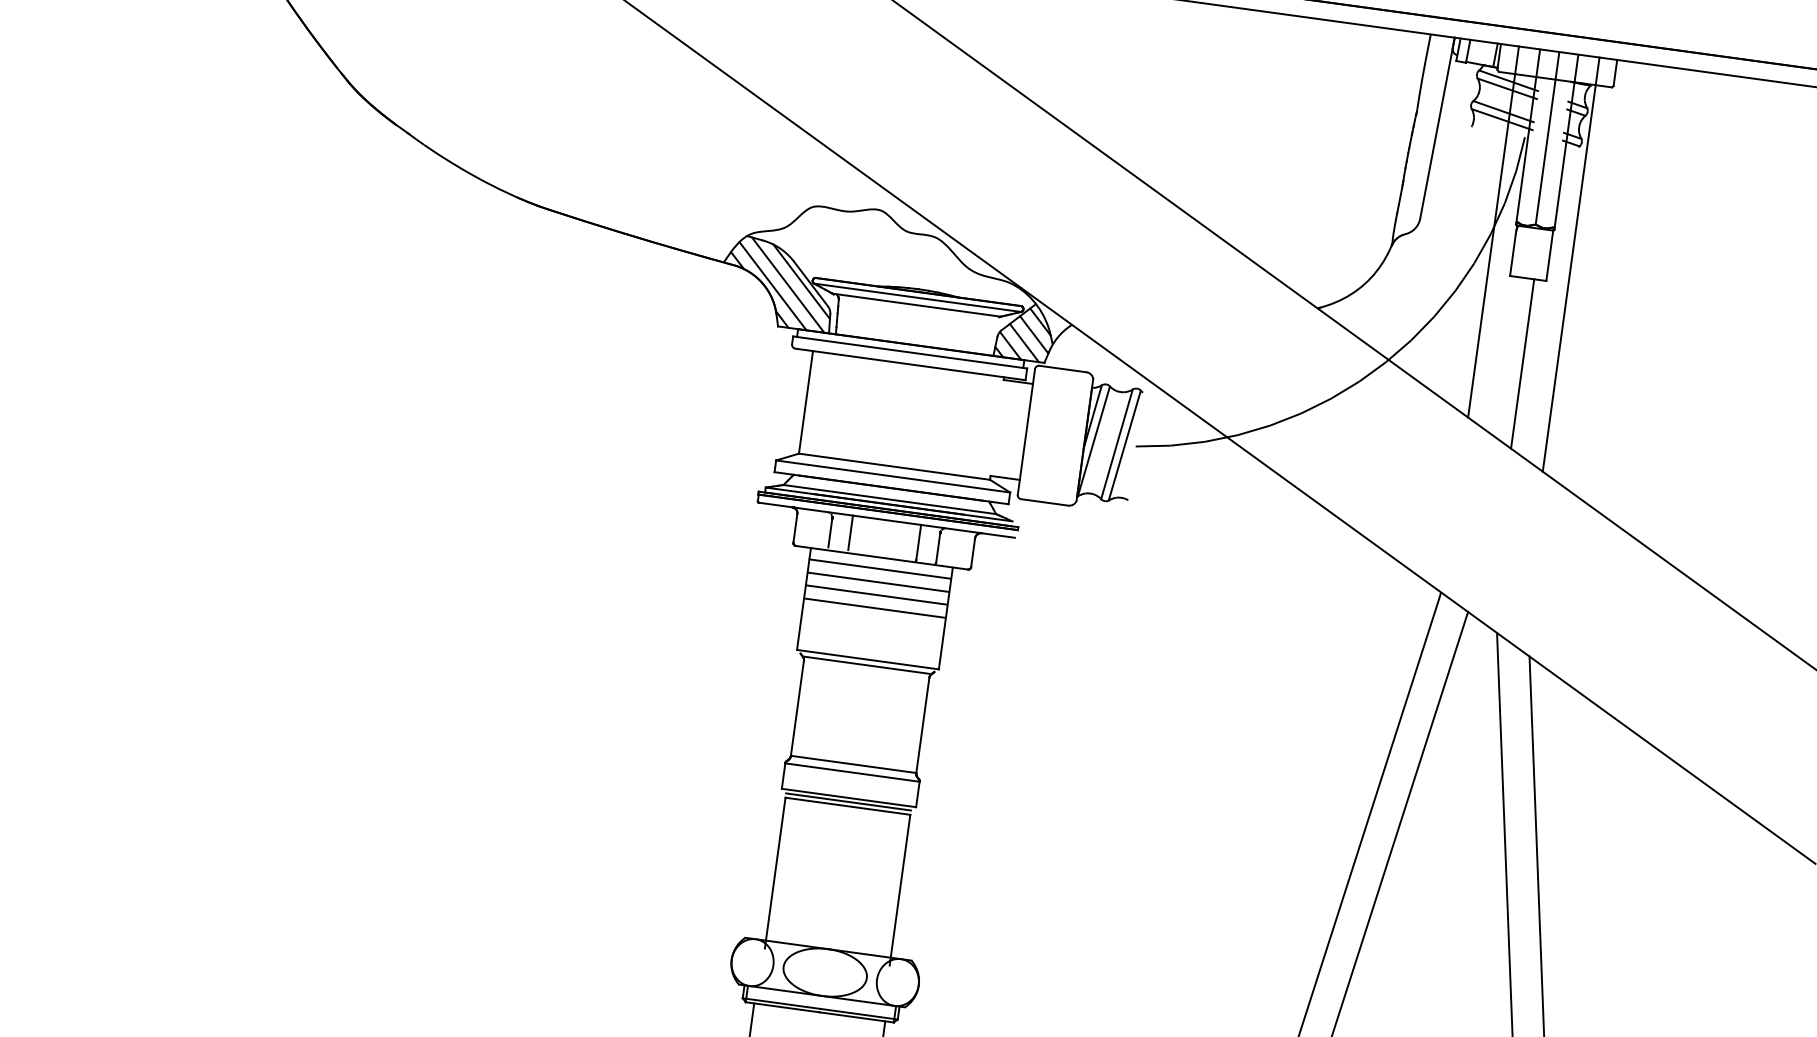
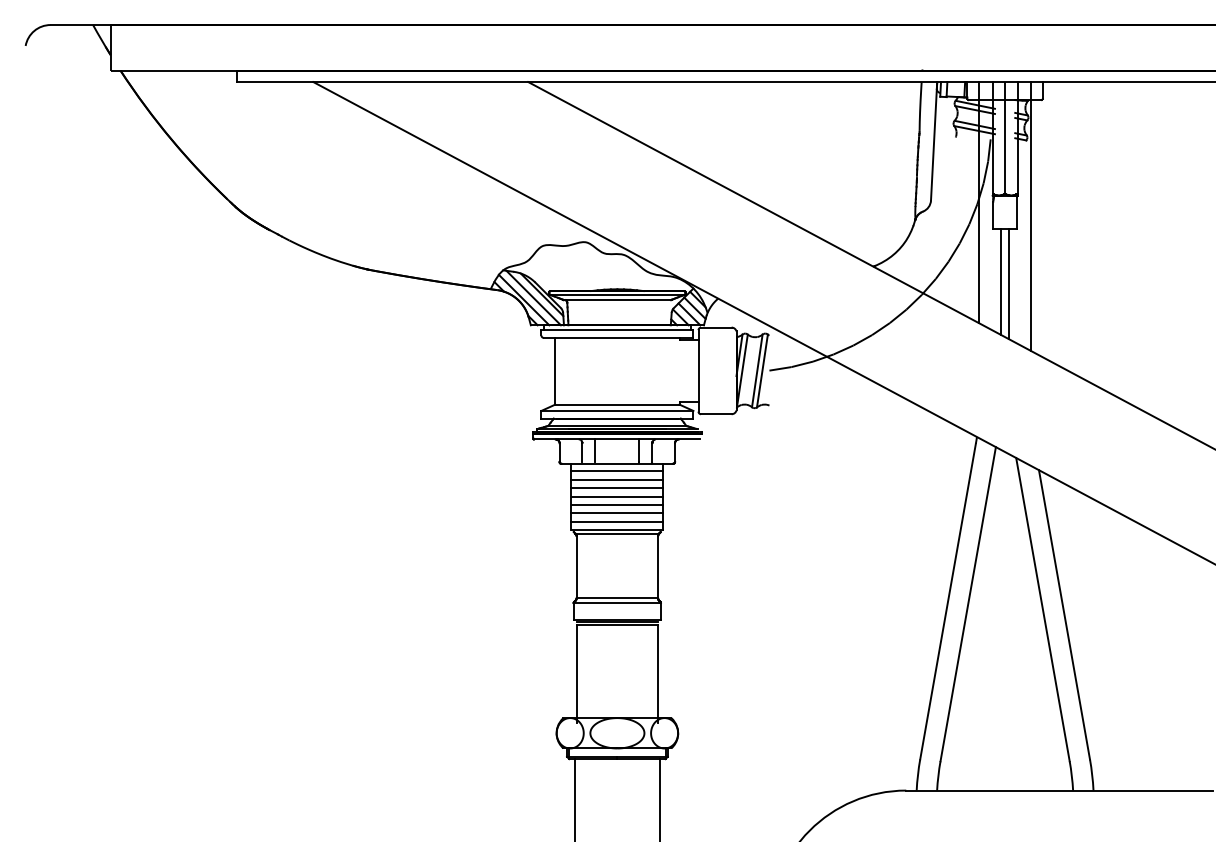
line: (1511, 359) -> (1001, 282), added
line: (873, 620) -> (617, 504), added
line: (871, 634) -> (617, 513), added
line: (870, 646) -> (617, 521), added

